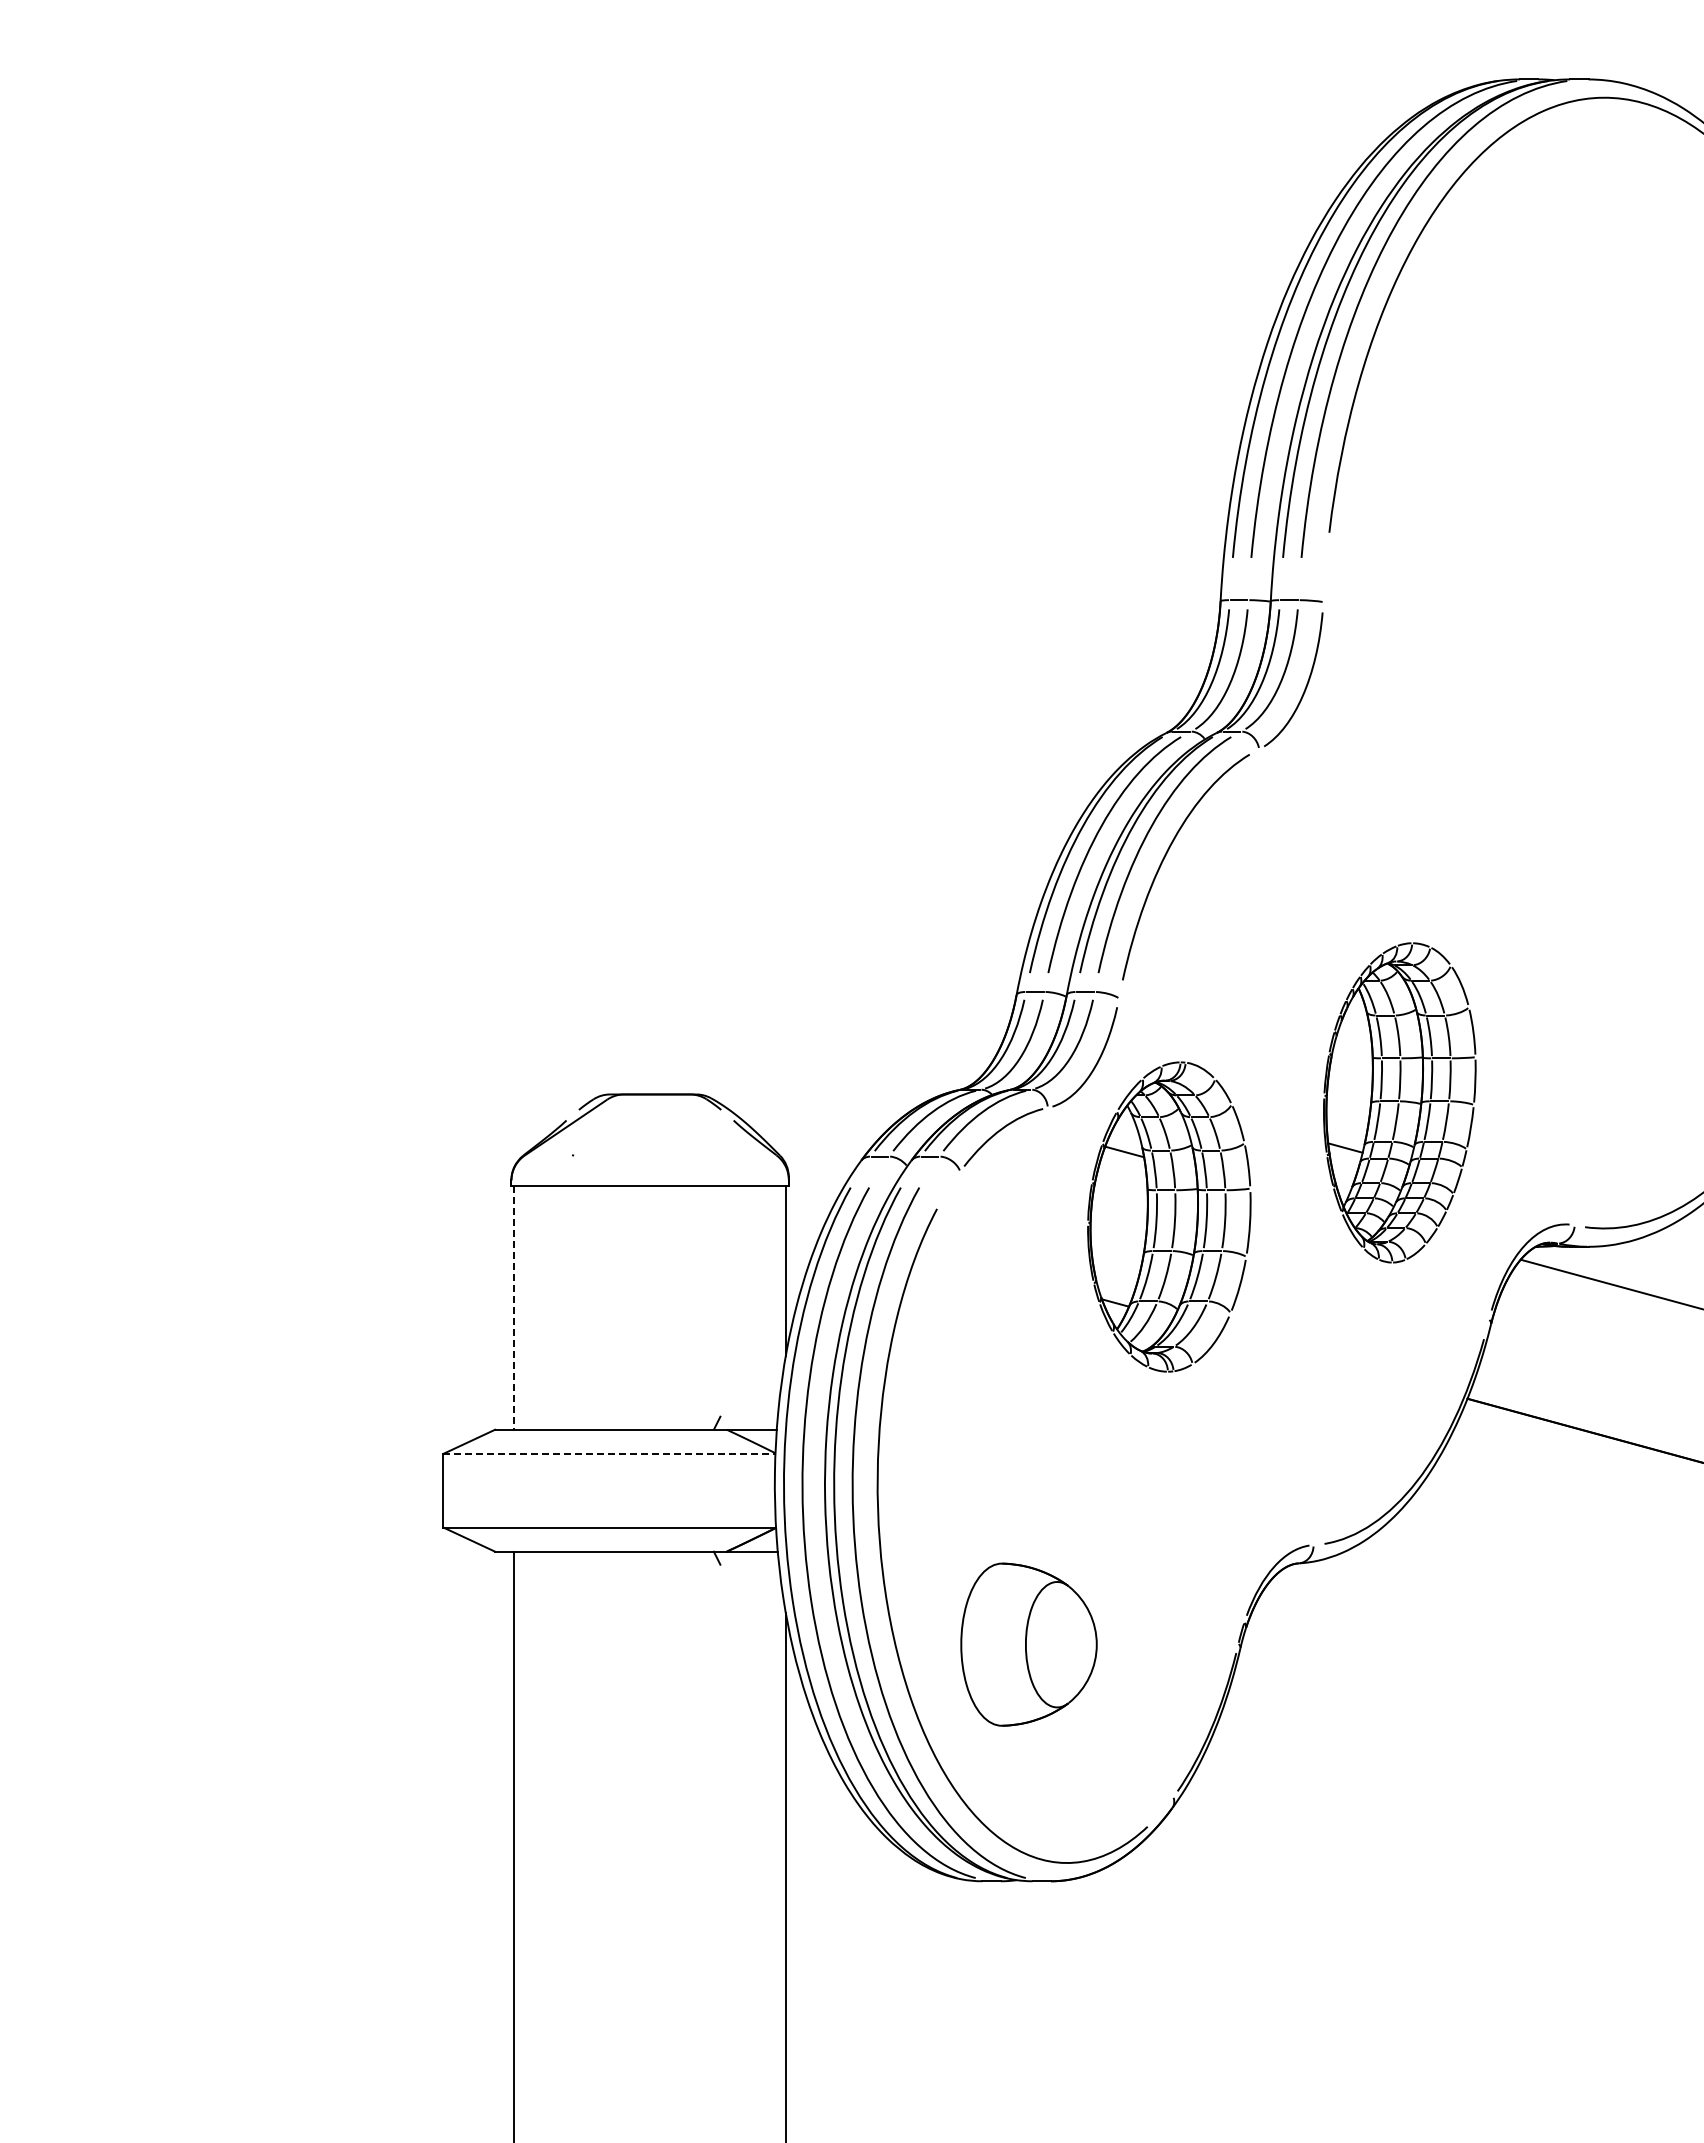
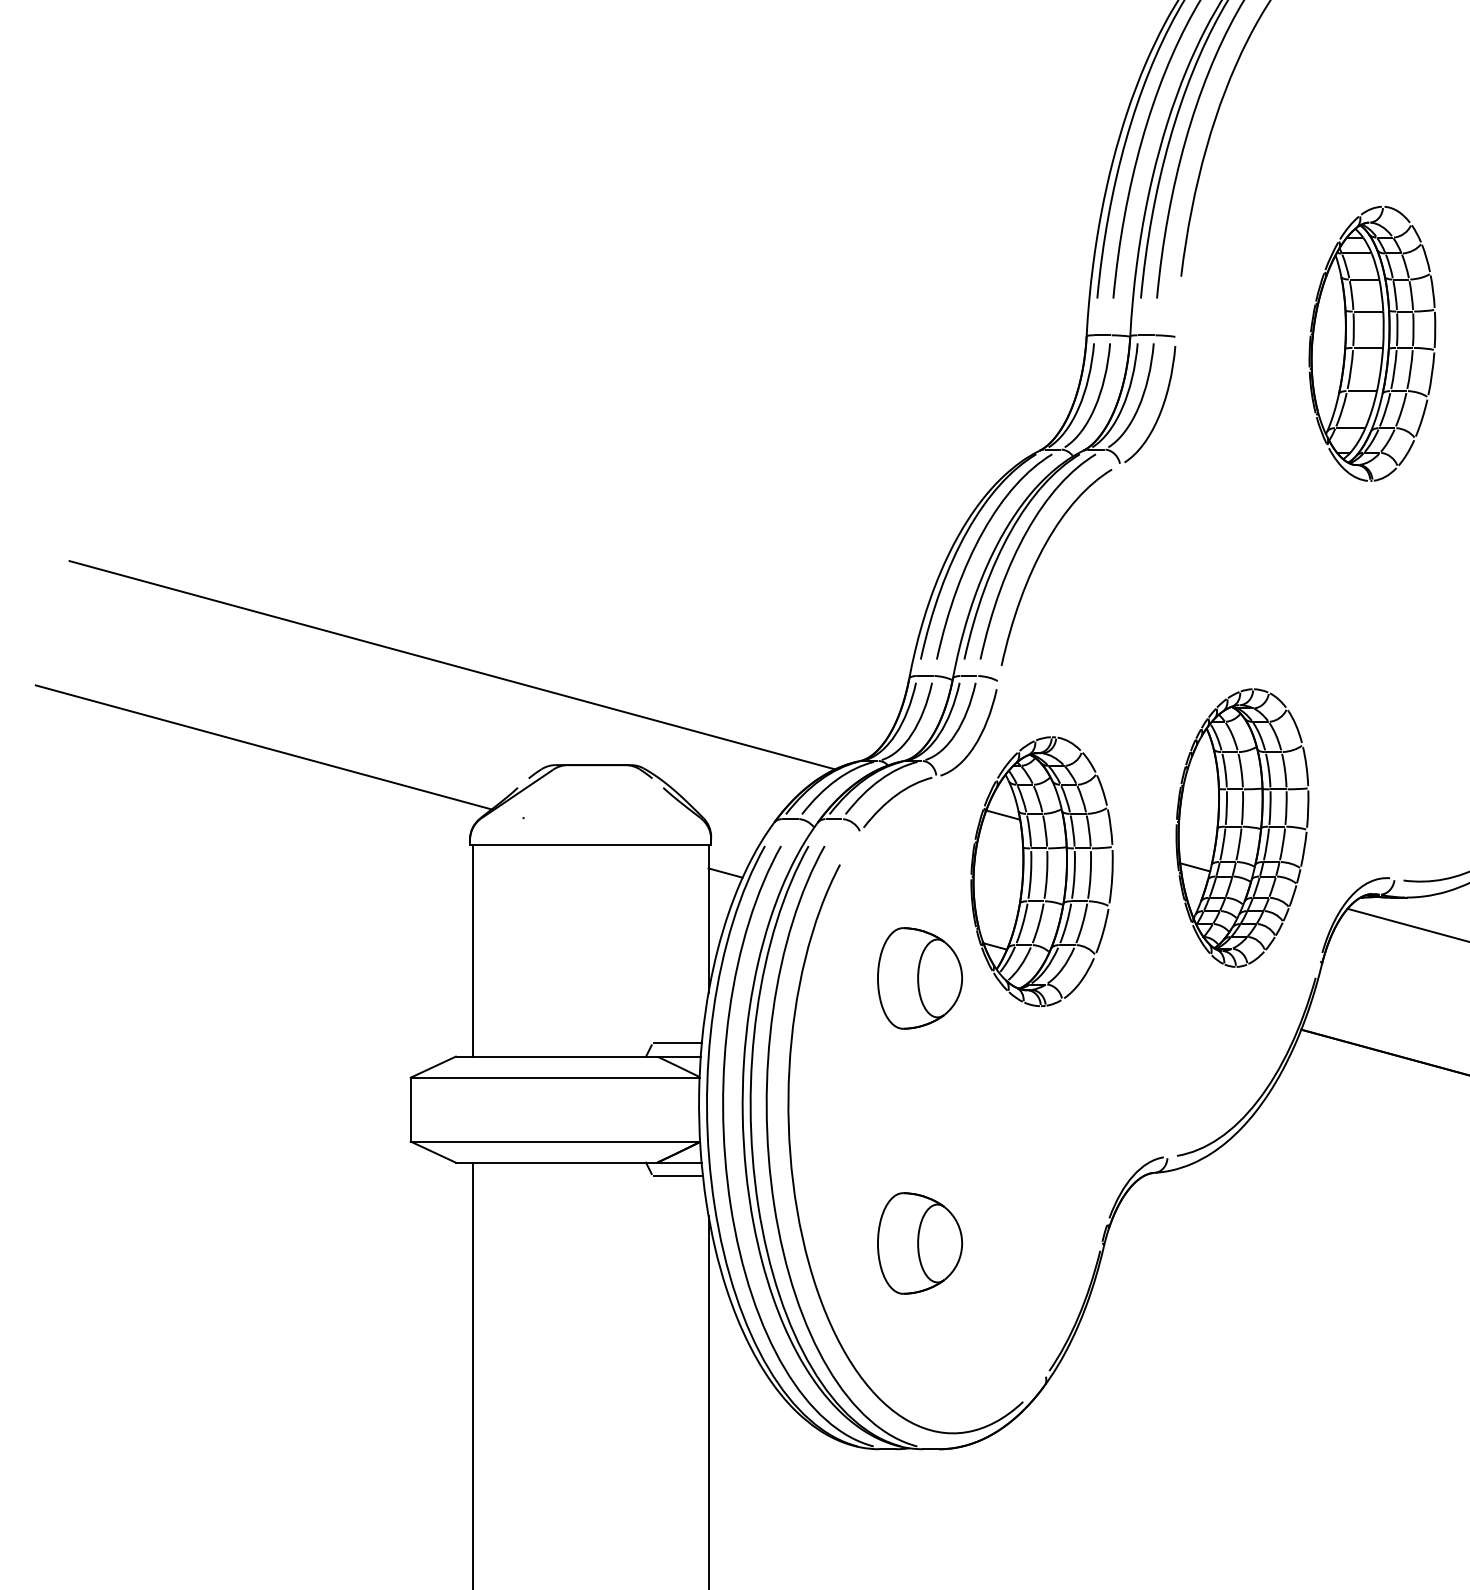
part: (1549, 609) -> (1372, 343), added
line: (490, 979) -> (451, 665), added
line: (274, 1073) -> (264, 746), added
part: (1399, 1102) -> (1242, 827), moved
line: (804, 1218) -> (724, 872), added
line: (514, 1307) -> (472, 950), dashed -> solid
part: (1028, 1339) -> (919, 978), added
line: (750, 1414) -> (677, 1043), added
line: (609, 1453) -> (555, 1077), dashed -> solid
line: (750, 1566) -> (677, 1175), added
part: (1028, 1644) -> (919, 1243), size x0.71

